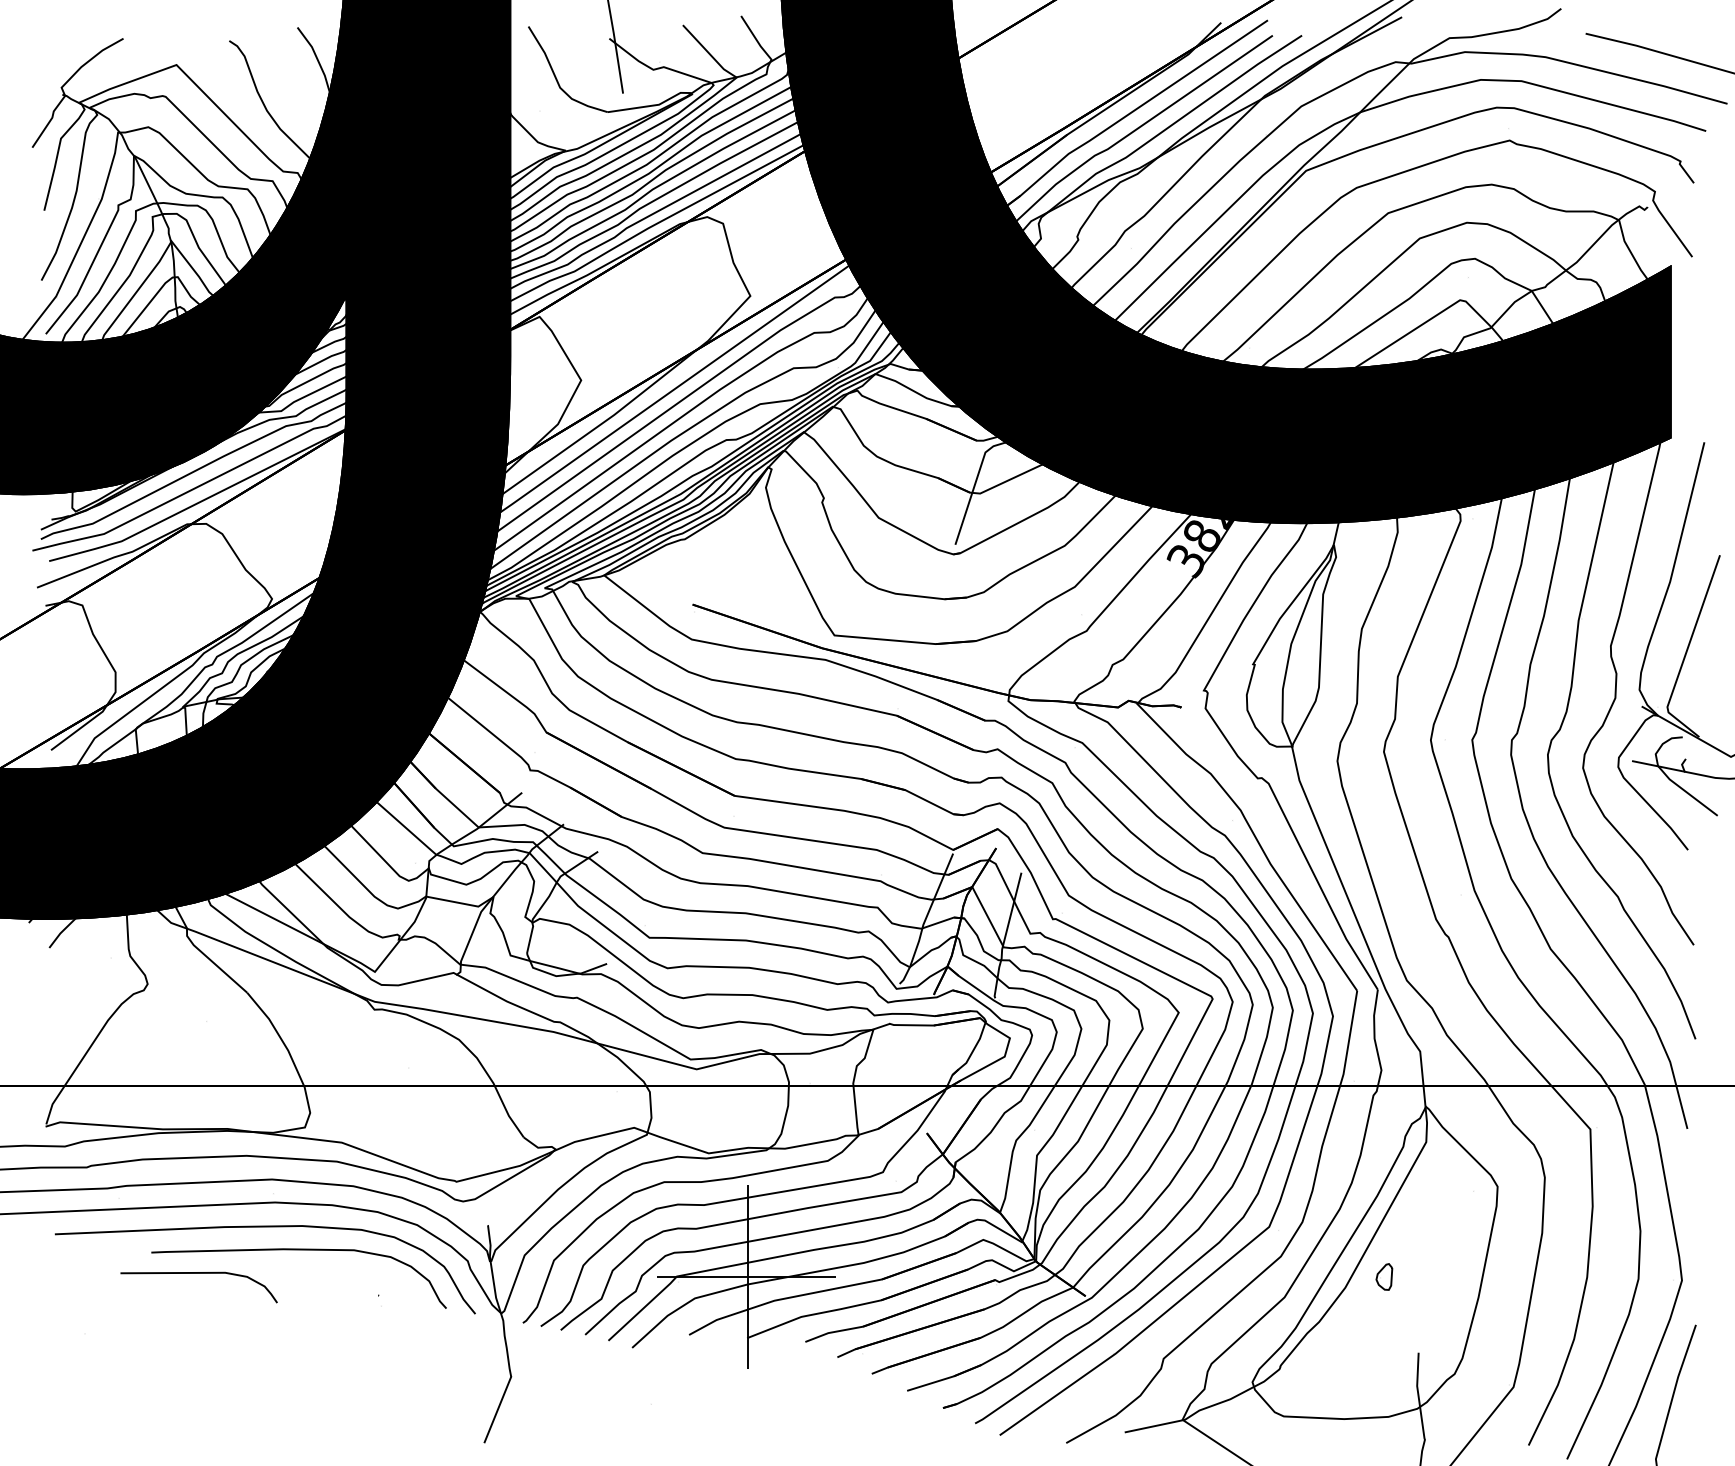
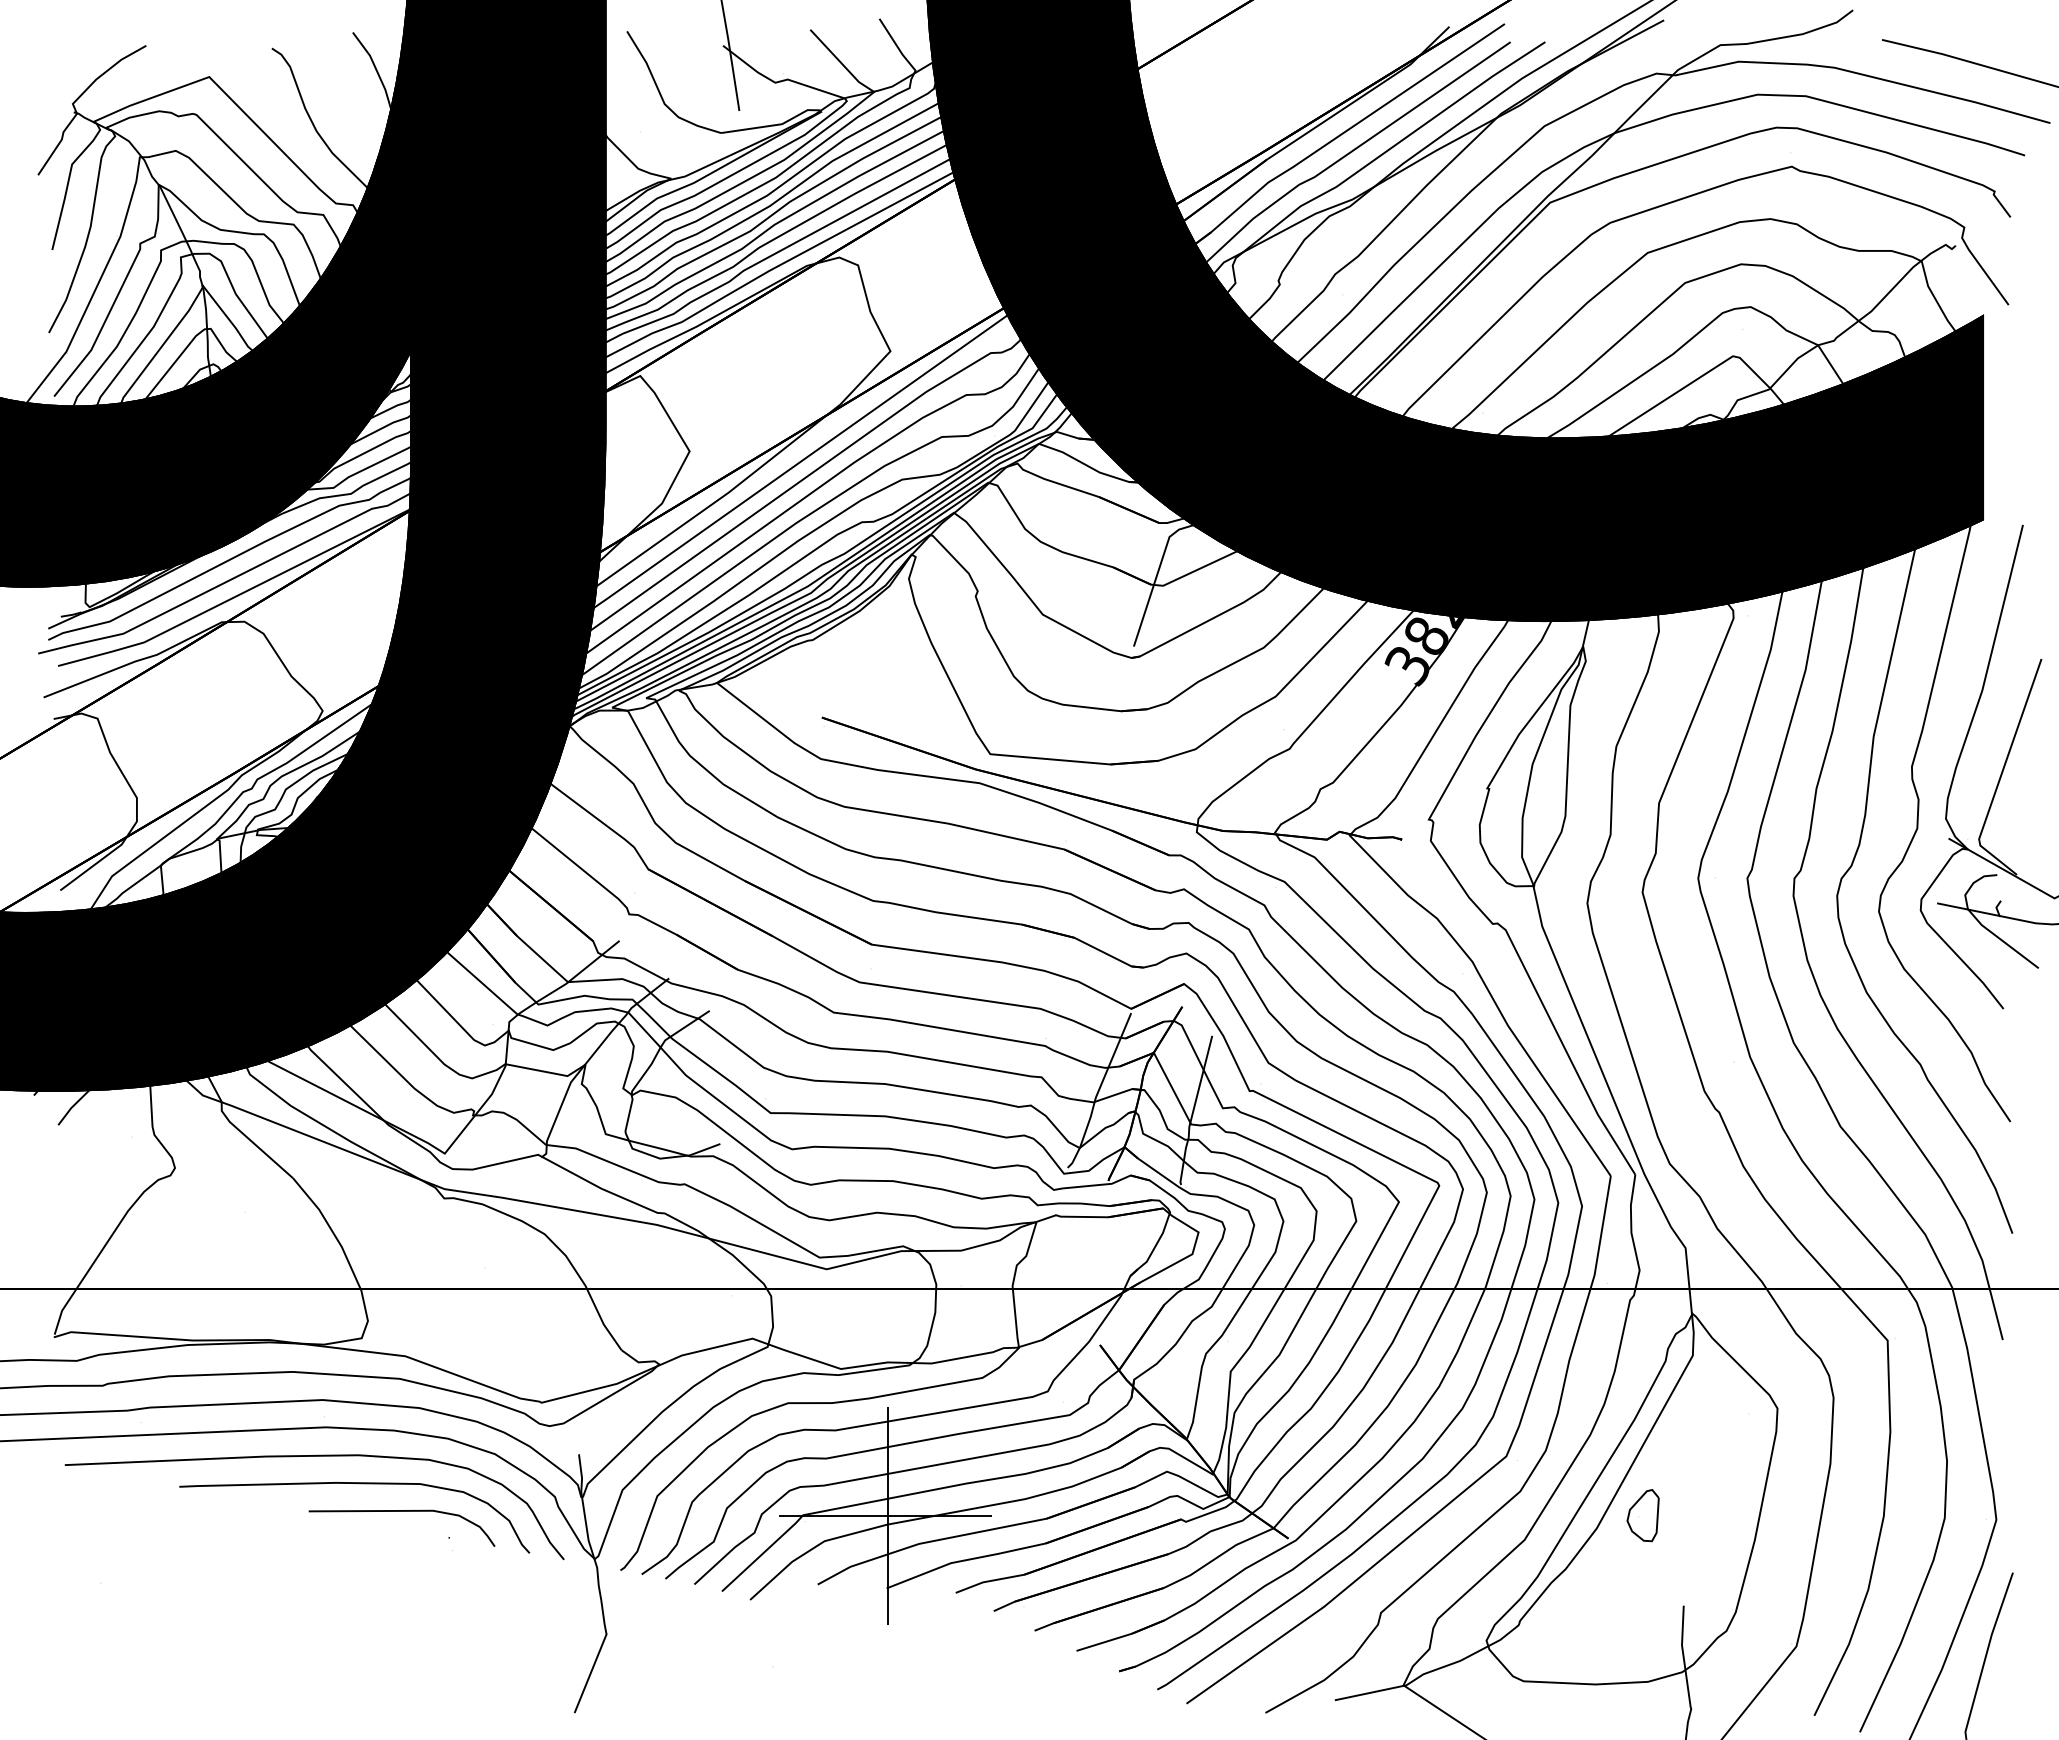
curve: (198, 1273) -> (401, 1511), moved
part: (1383, 1276) -> (1642, 1515), size x1.67

